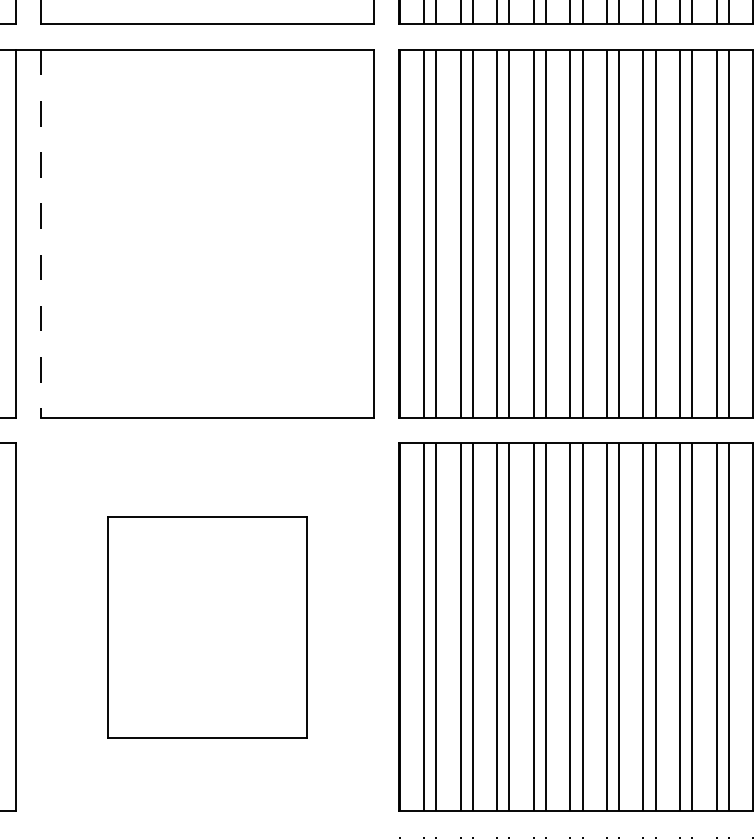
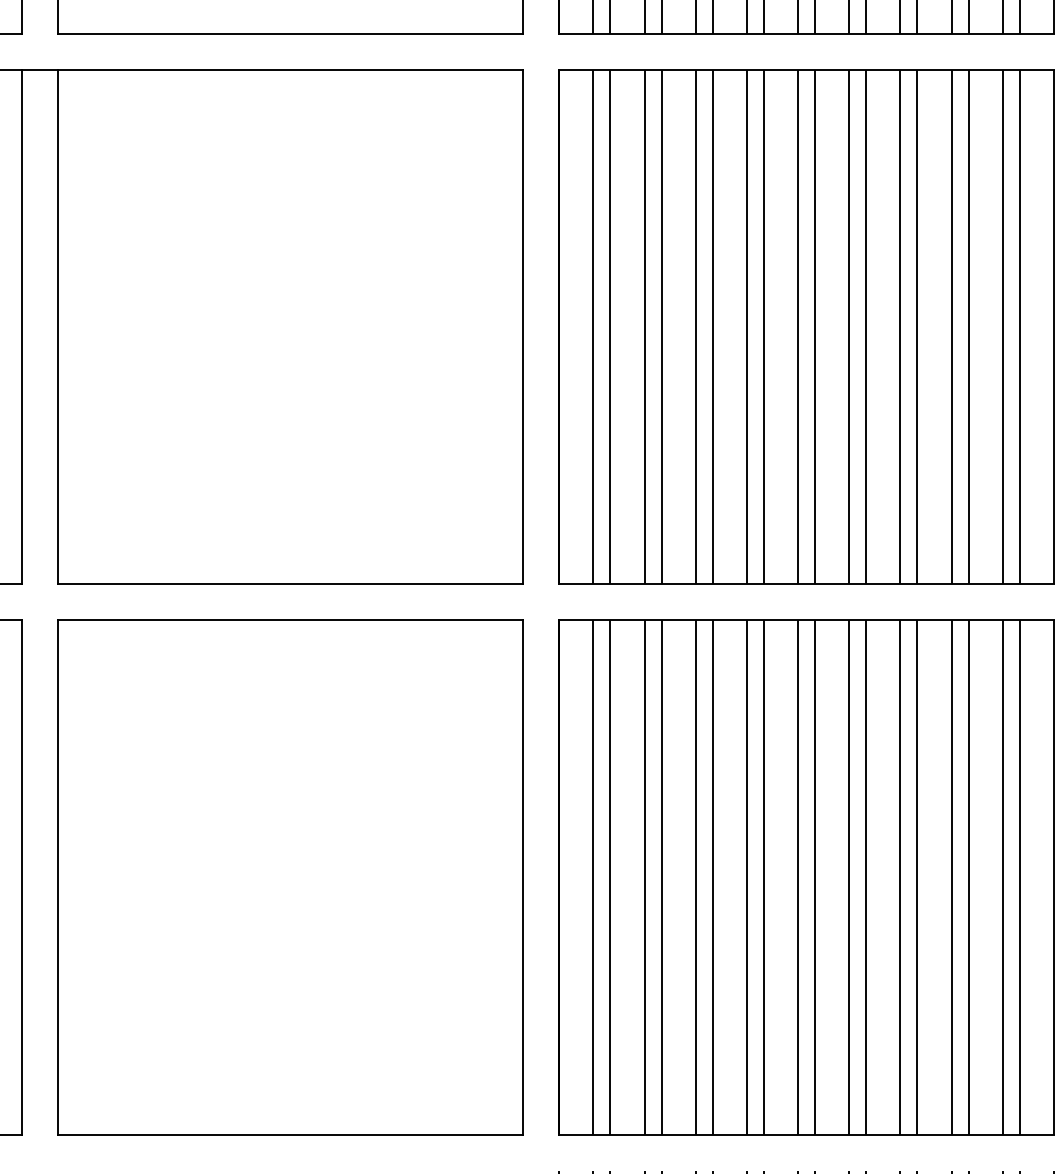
line: (41, 233) -> (58, 326), dashed -> solid
part: (207, 626) -> (290, 876), size x1.67

